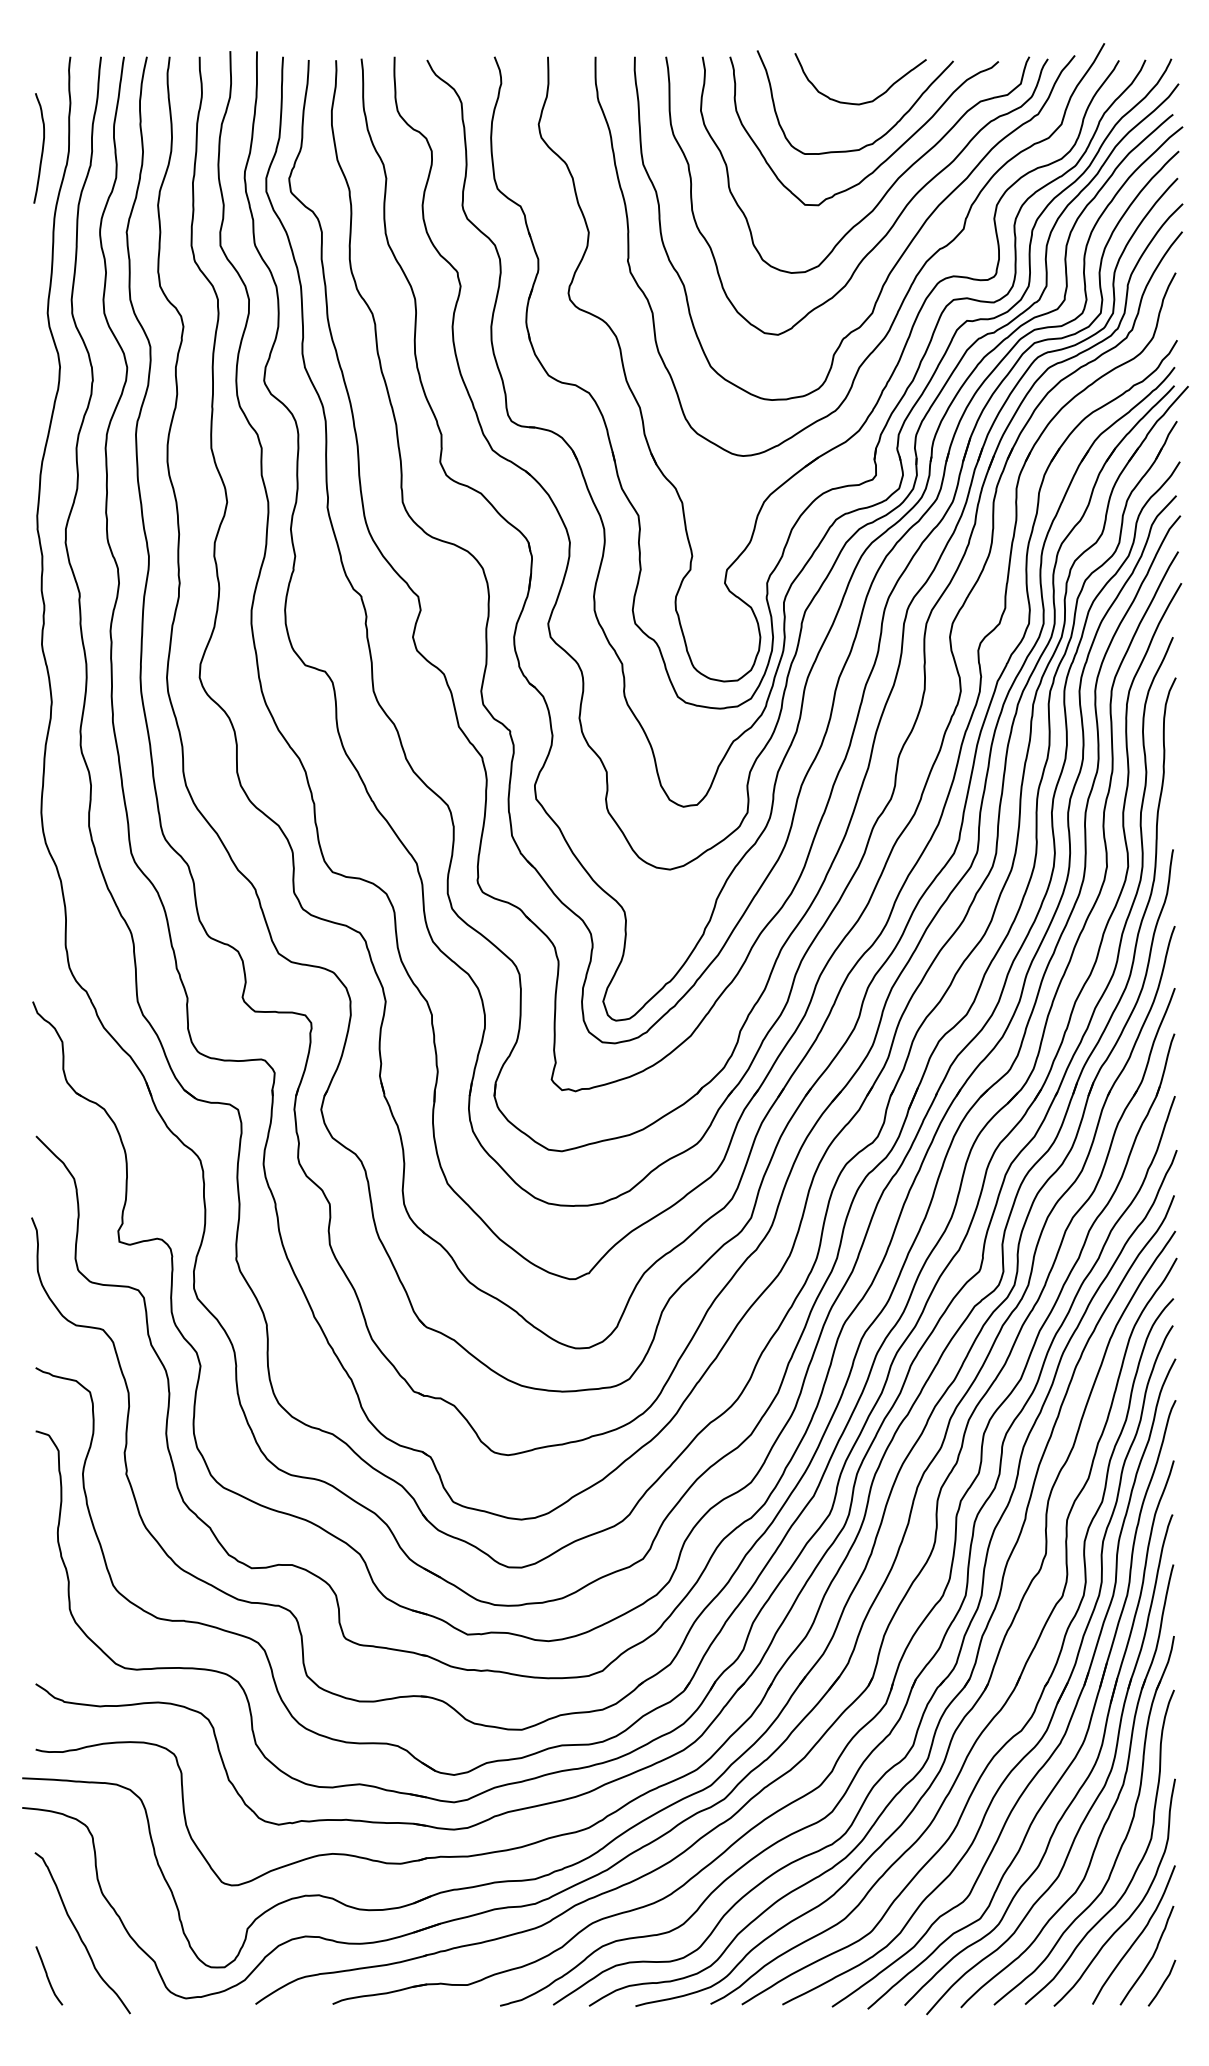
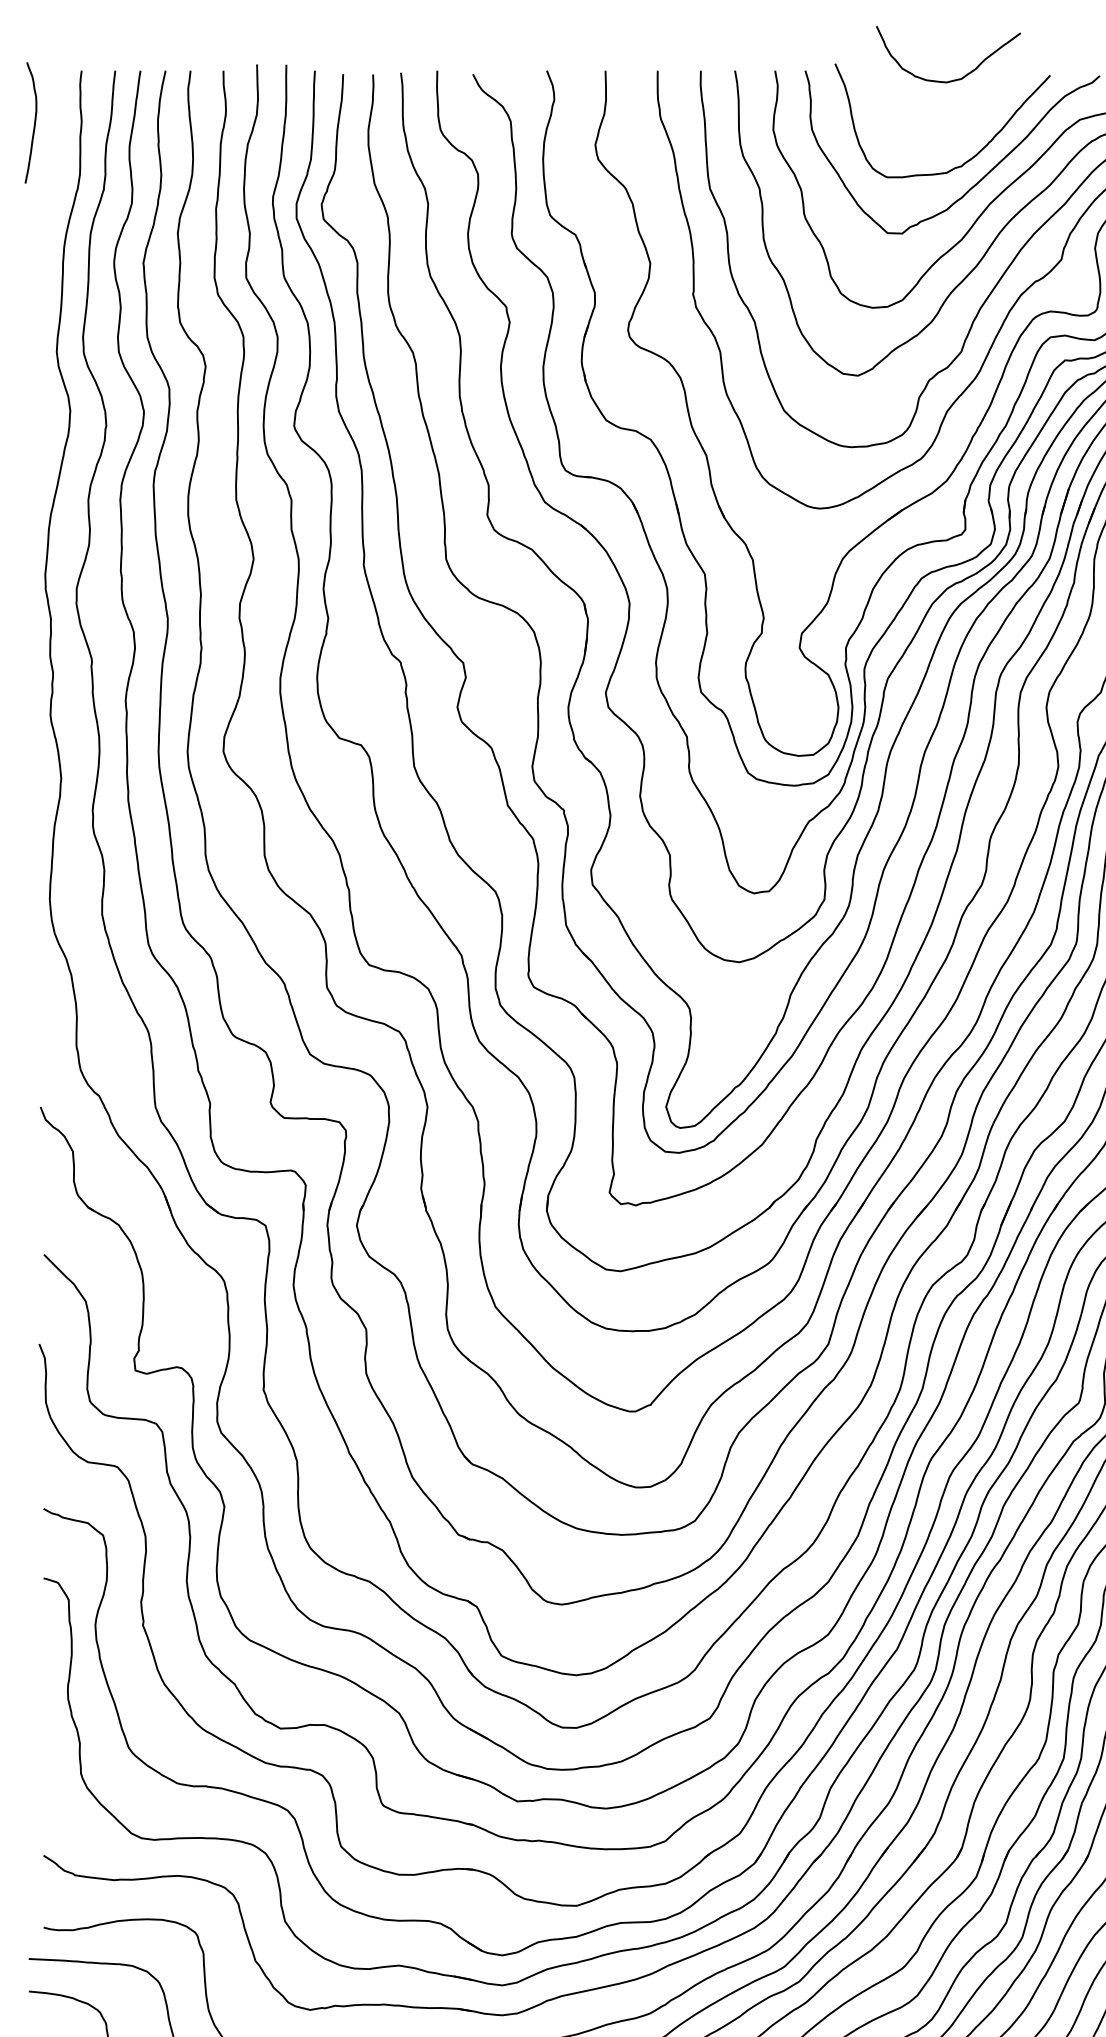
curve: (866, 101) -> (954, 79), moved
curve: (41, 149) -> (33, 124), moved

